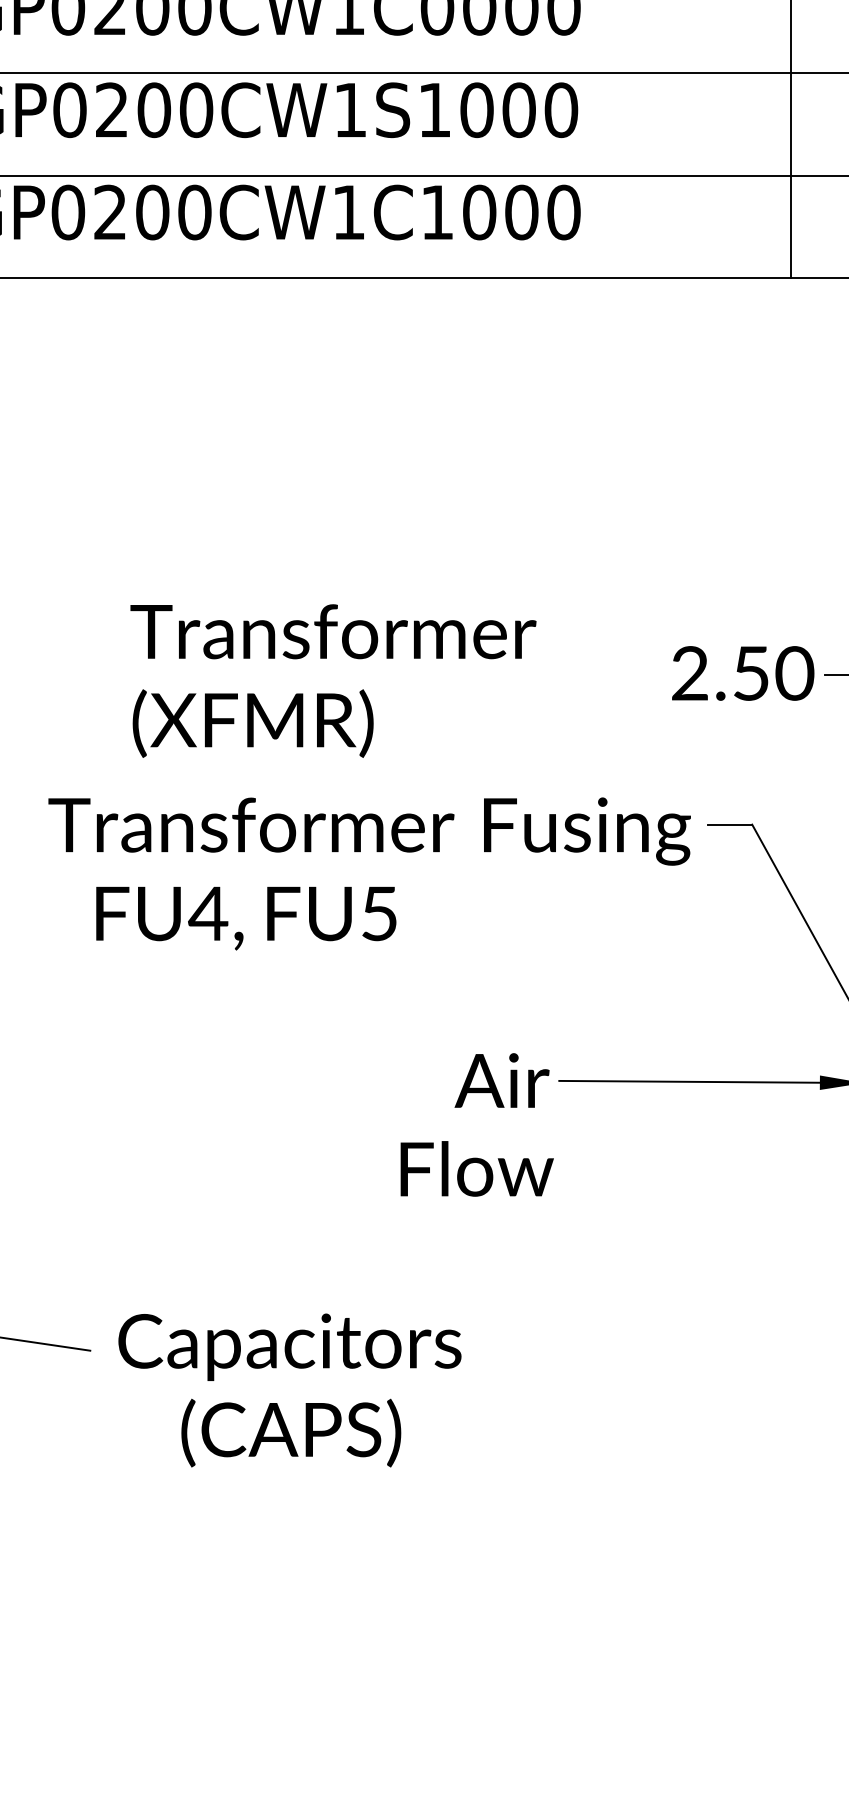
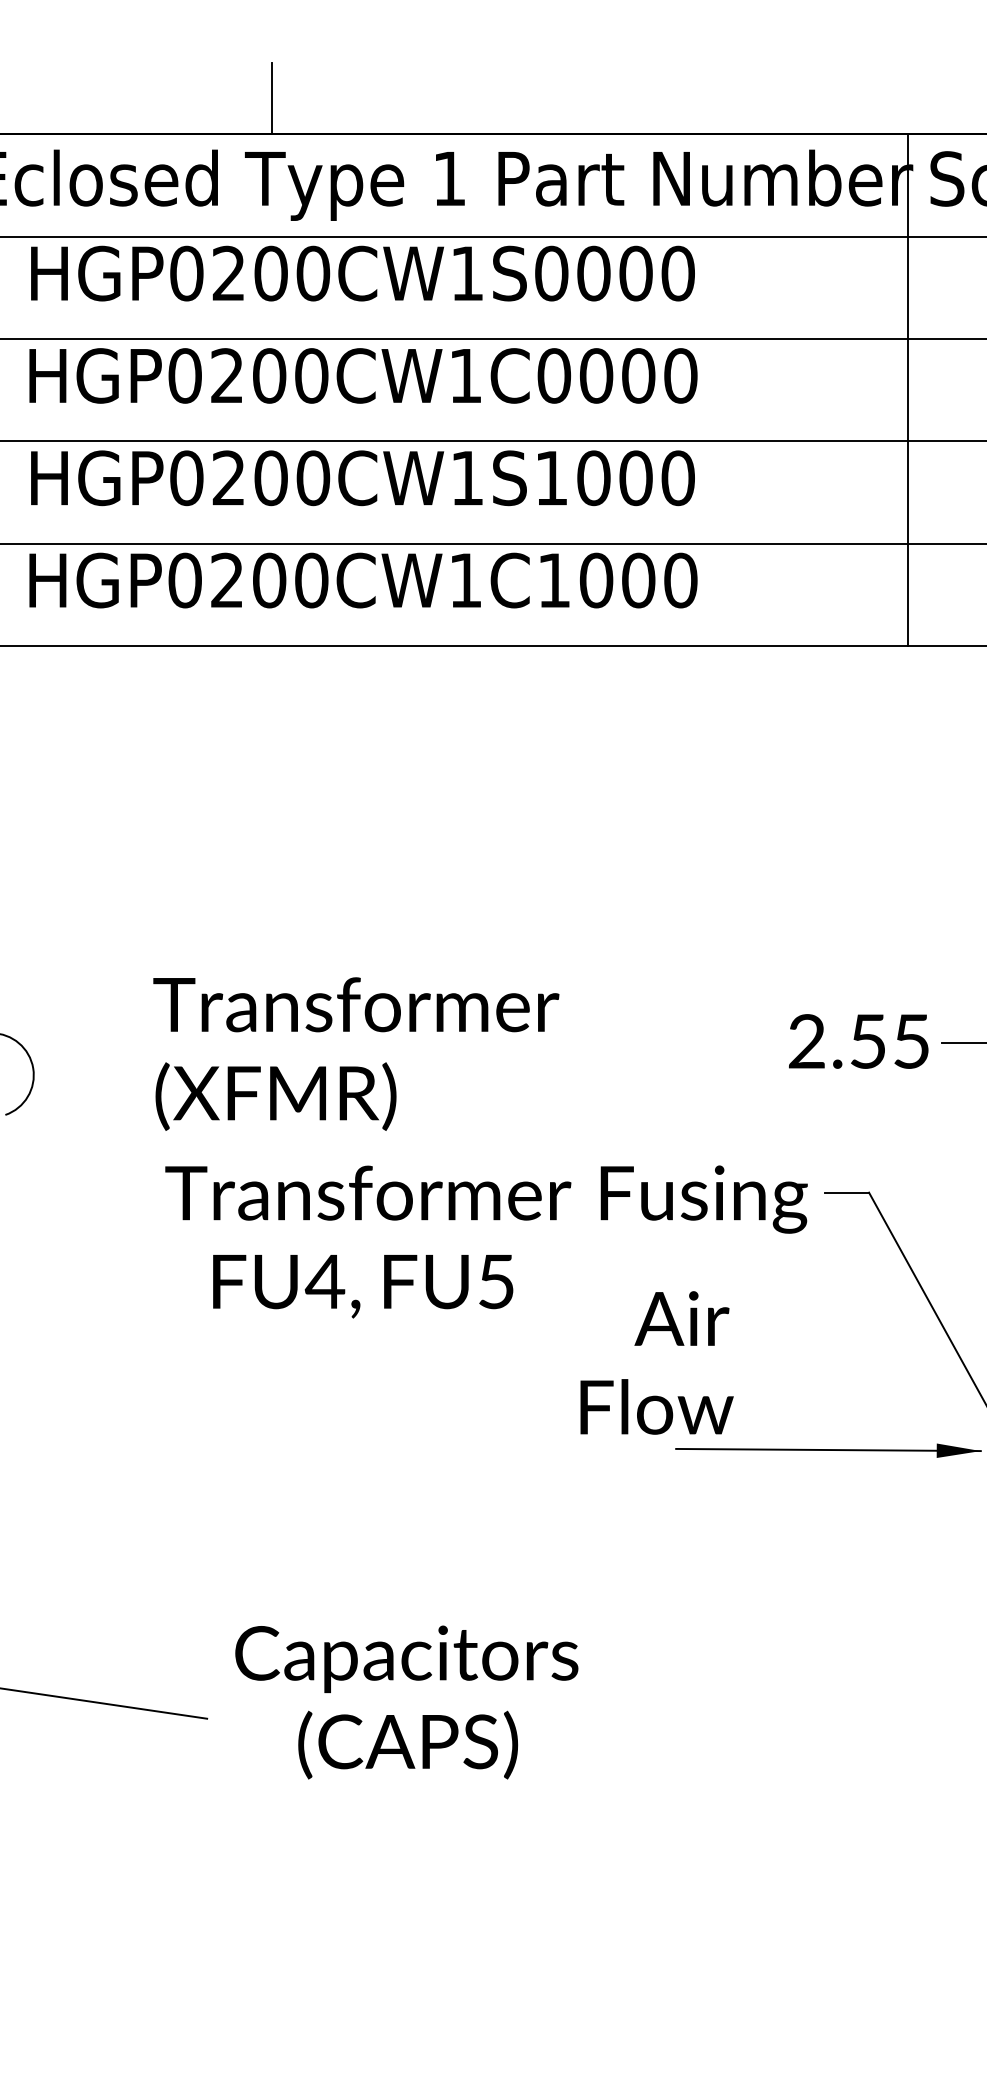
text: (794, 673) -> (911, 1041), 2.50 -> 2.55
text: (333, 680) -> (356, 1053), moved
text: (476, 1124) -> (656, 1362), moved
text: (289, 1390) -> (406, 1702), moved

